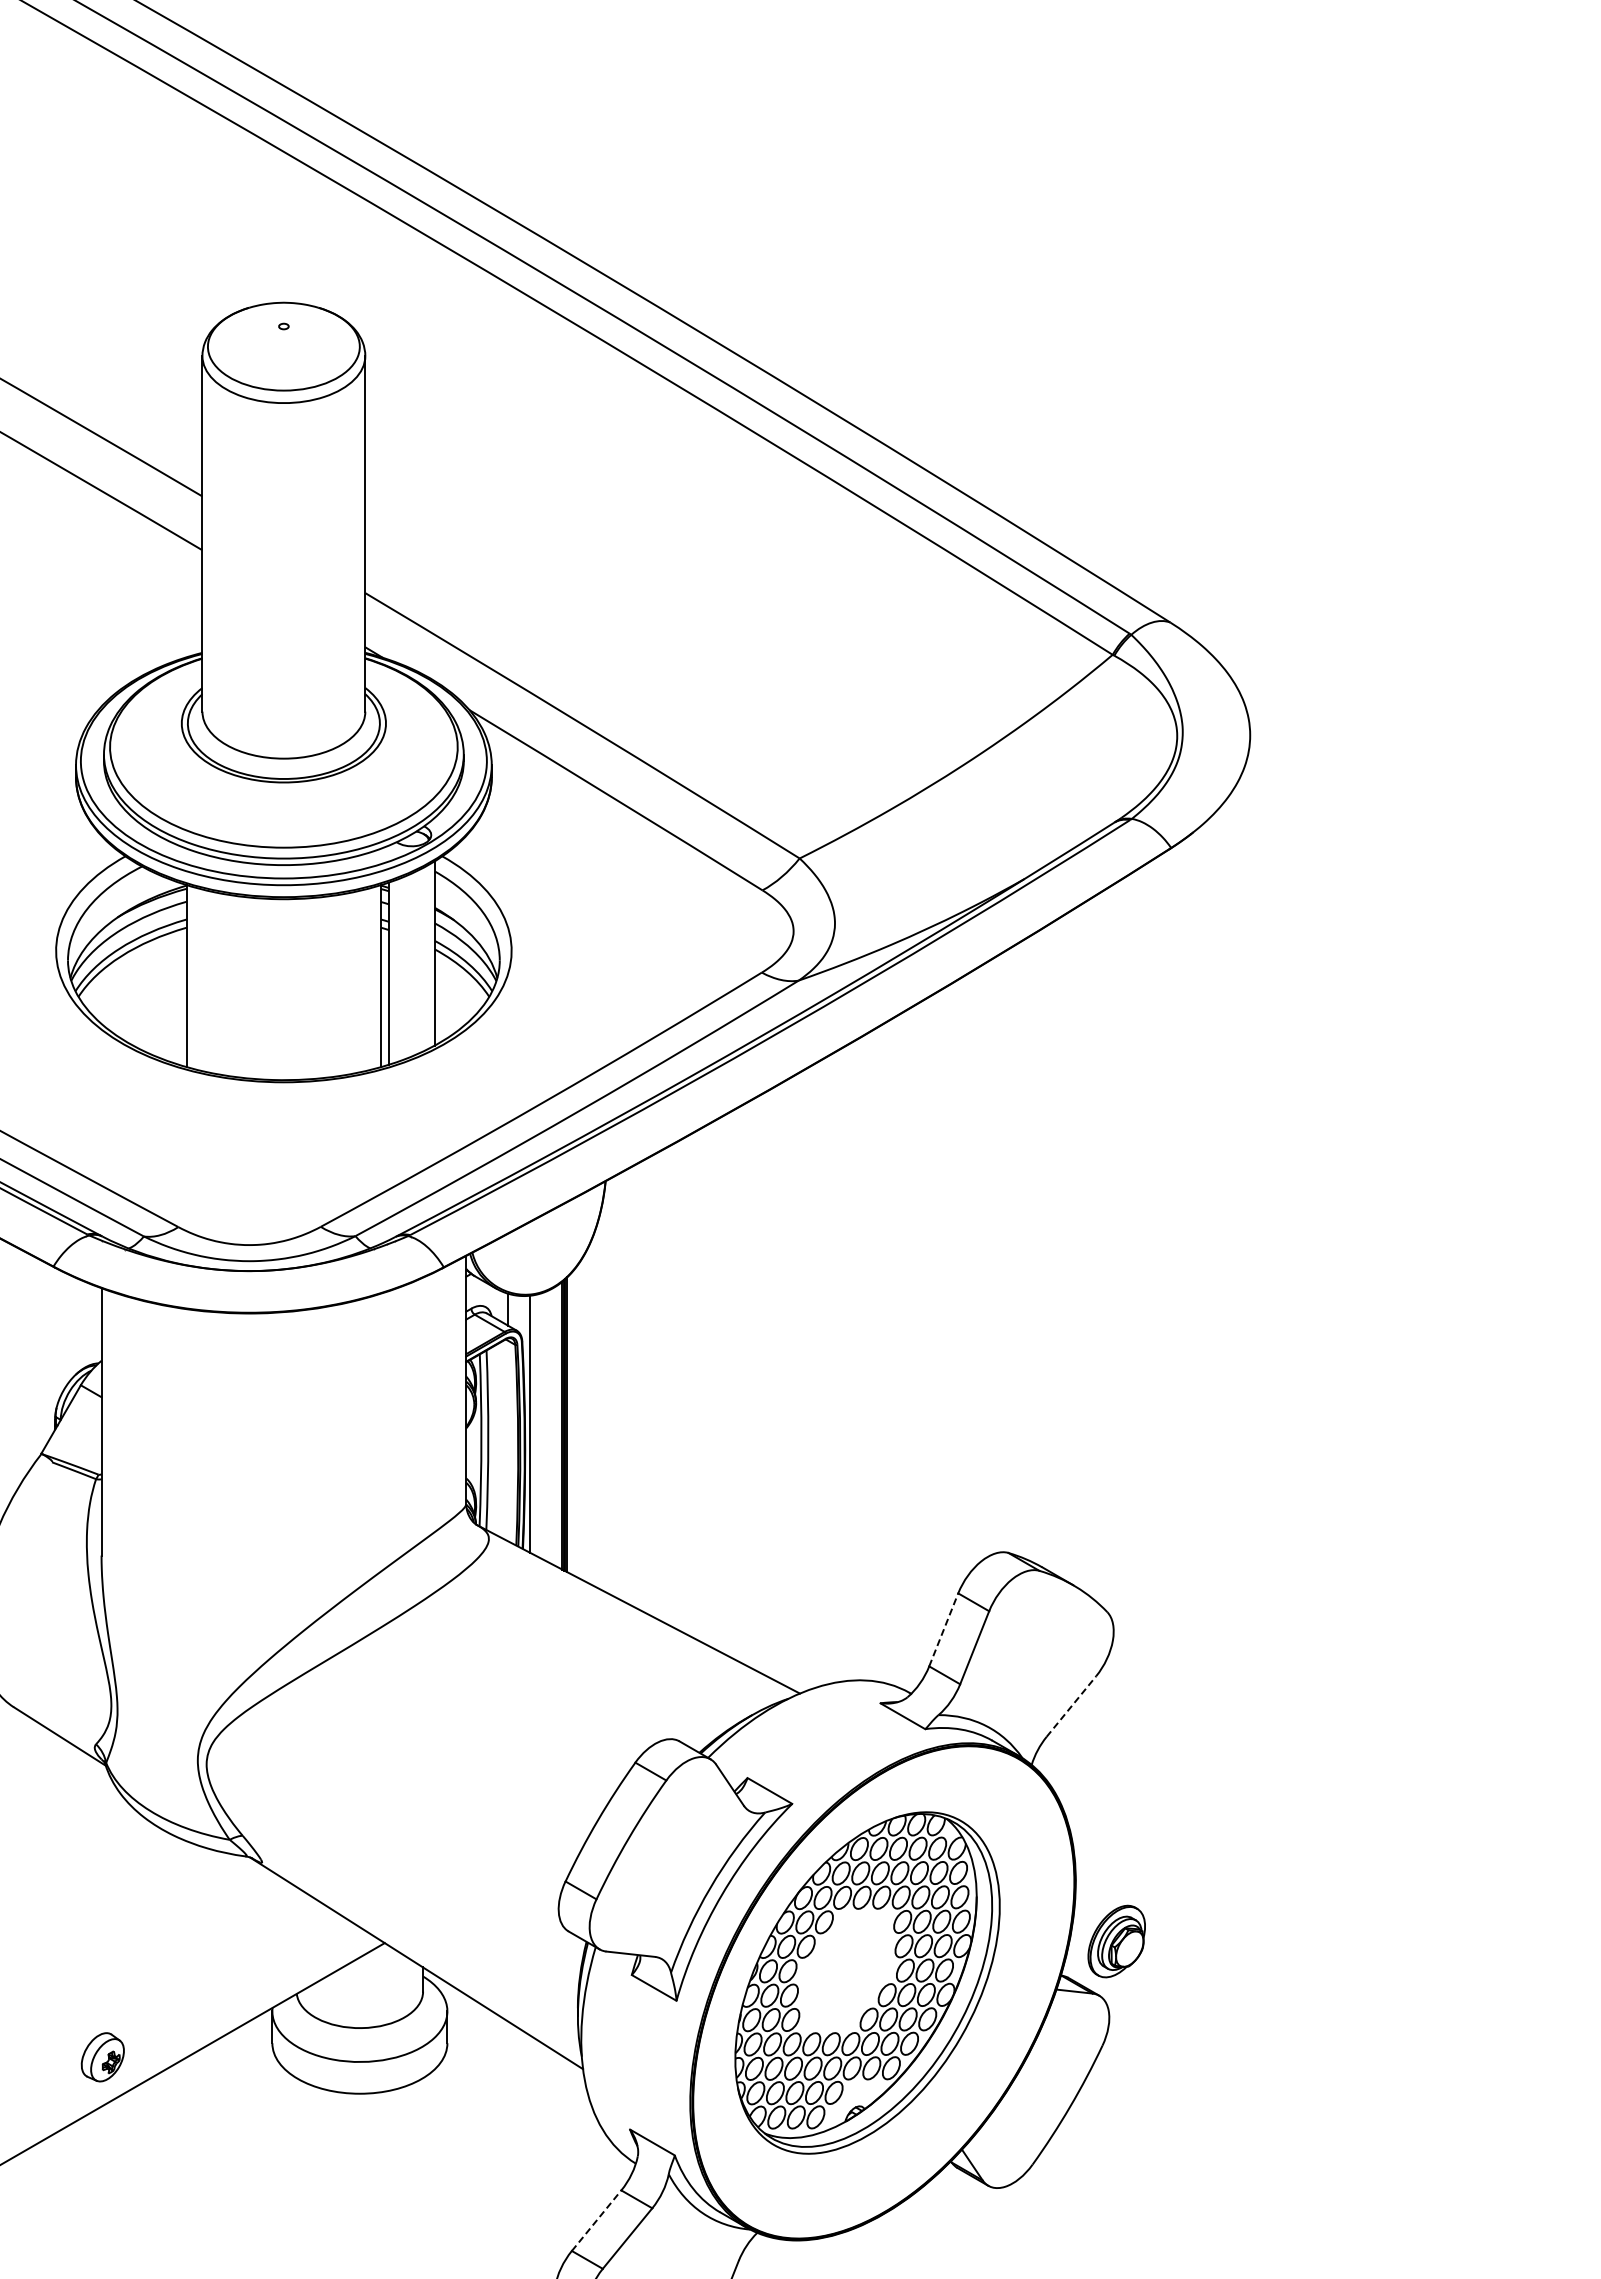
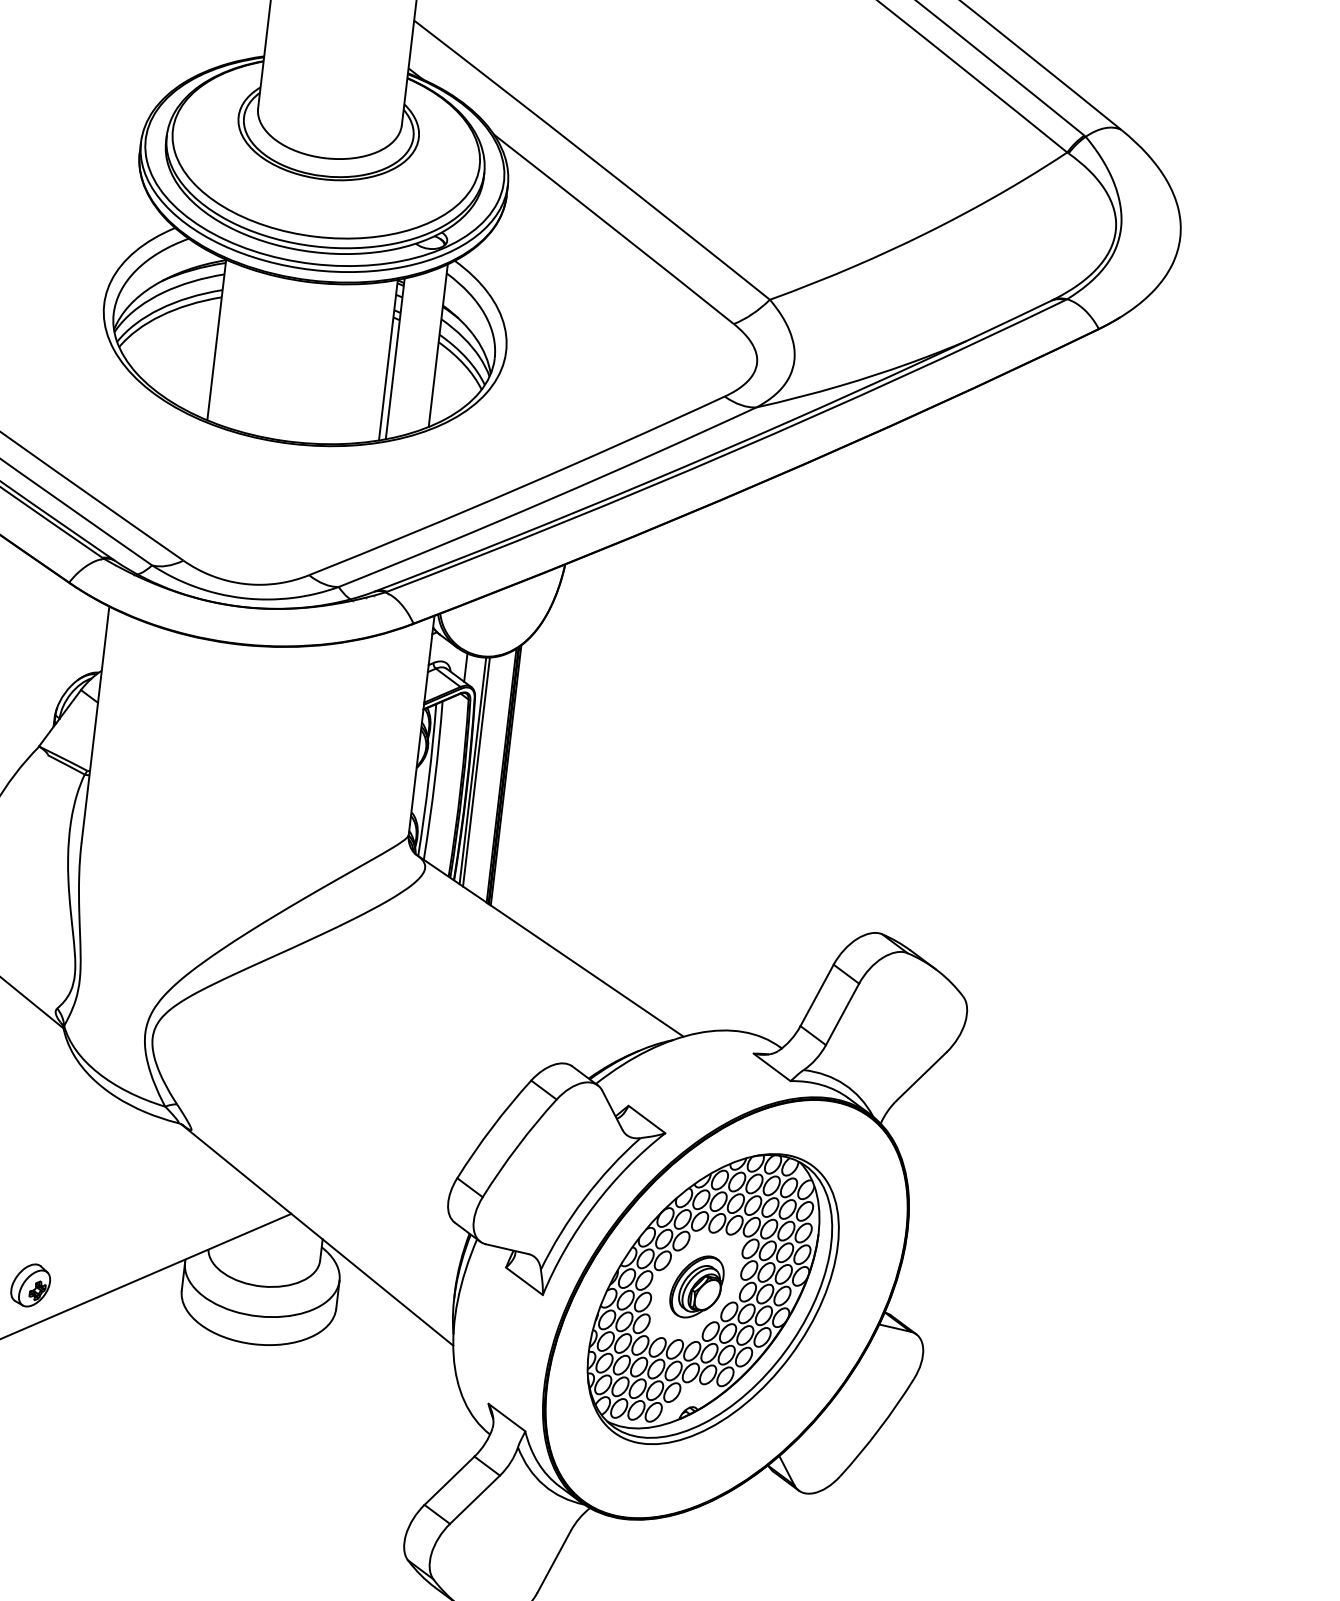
line: (533, 1424) -> (476, 771), added
line: (943, 1629) -> (816, 995), dashed -> solid
line: (1071, 1706) -> (921, 1076), dashed -> solid
part: (1116, 1941) -> (696, 1286), moved
line: (596, 2220) -> (449, 1480), dashed -> solid

